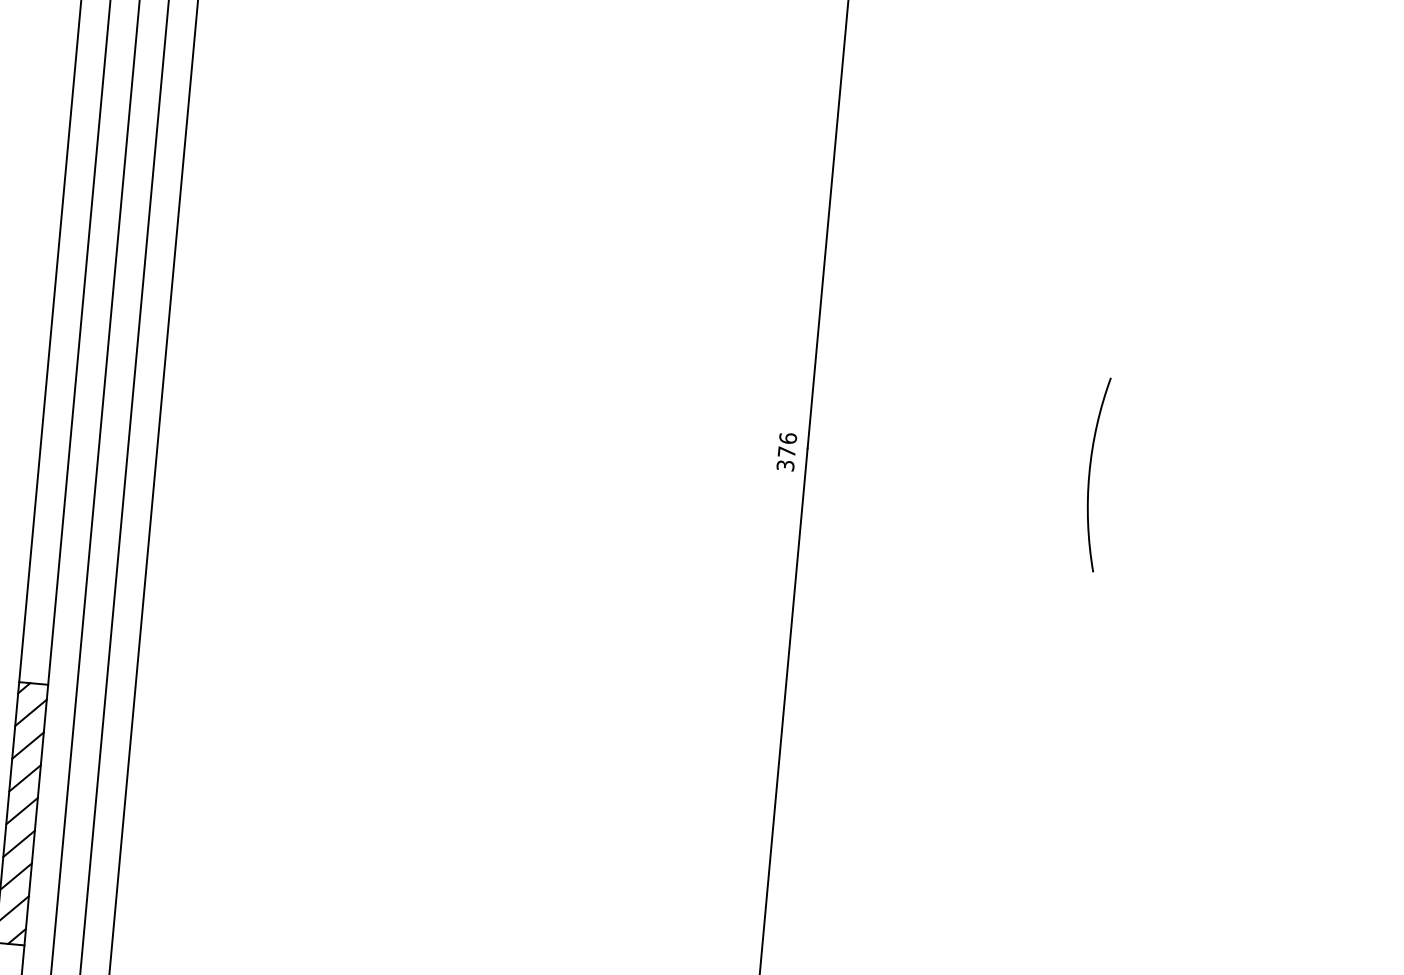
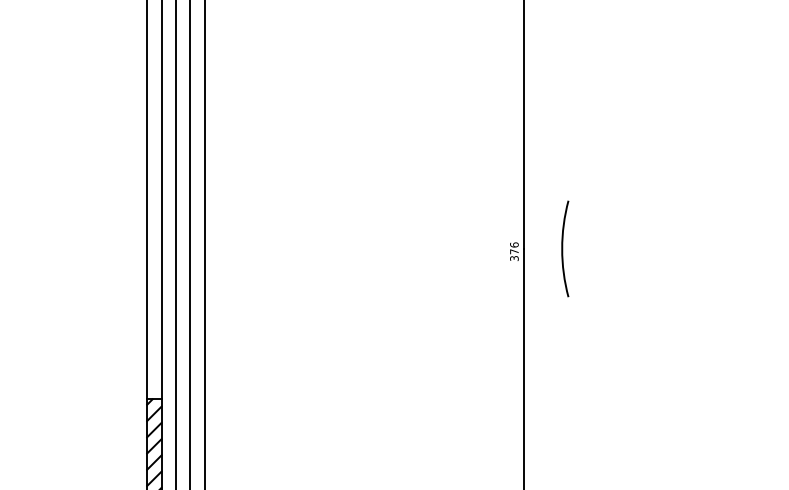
arc: (1092, 473) -> (563, 248), moved

